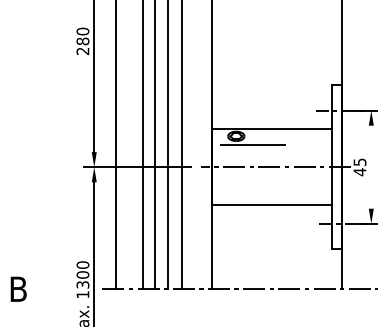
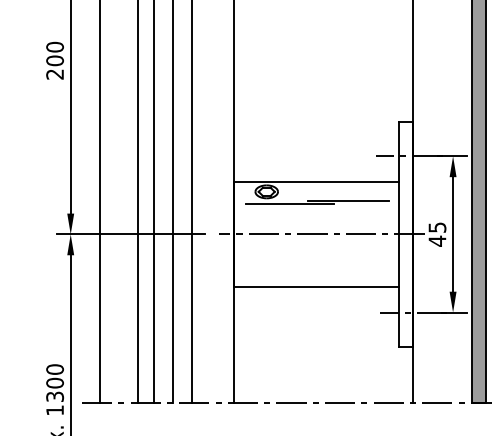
text: (82, 41) -> (54, 60), 280 -> 200
line: (295, 142) -> (348, 200), added
line: (371, 166) -> (453, 233), added

